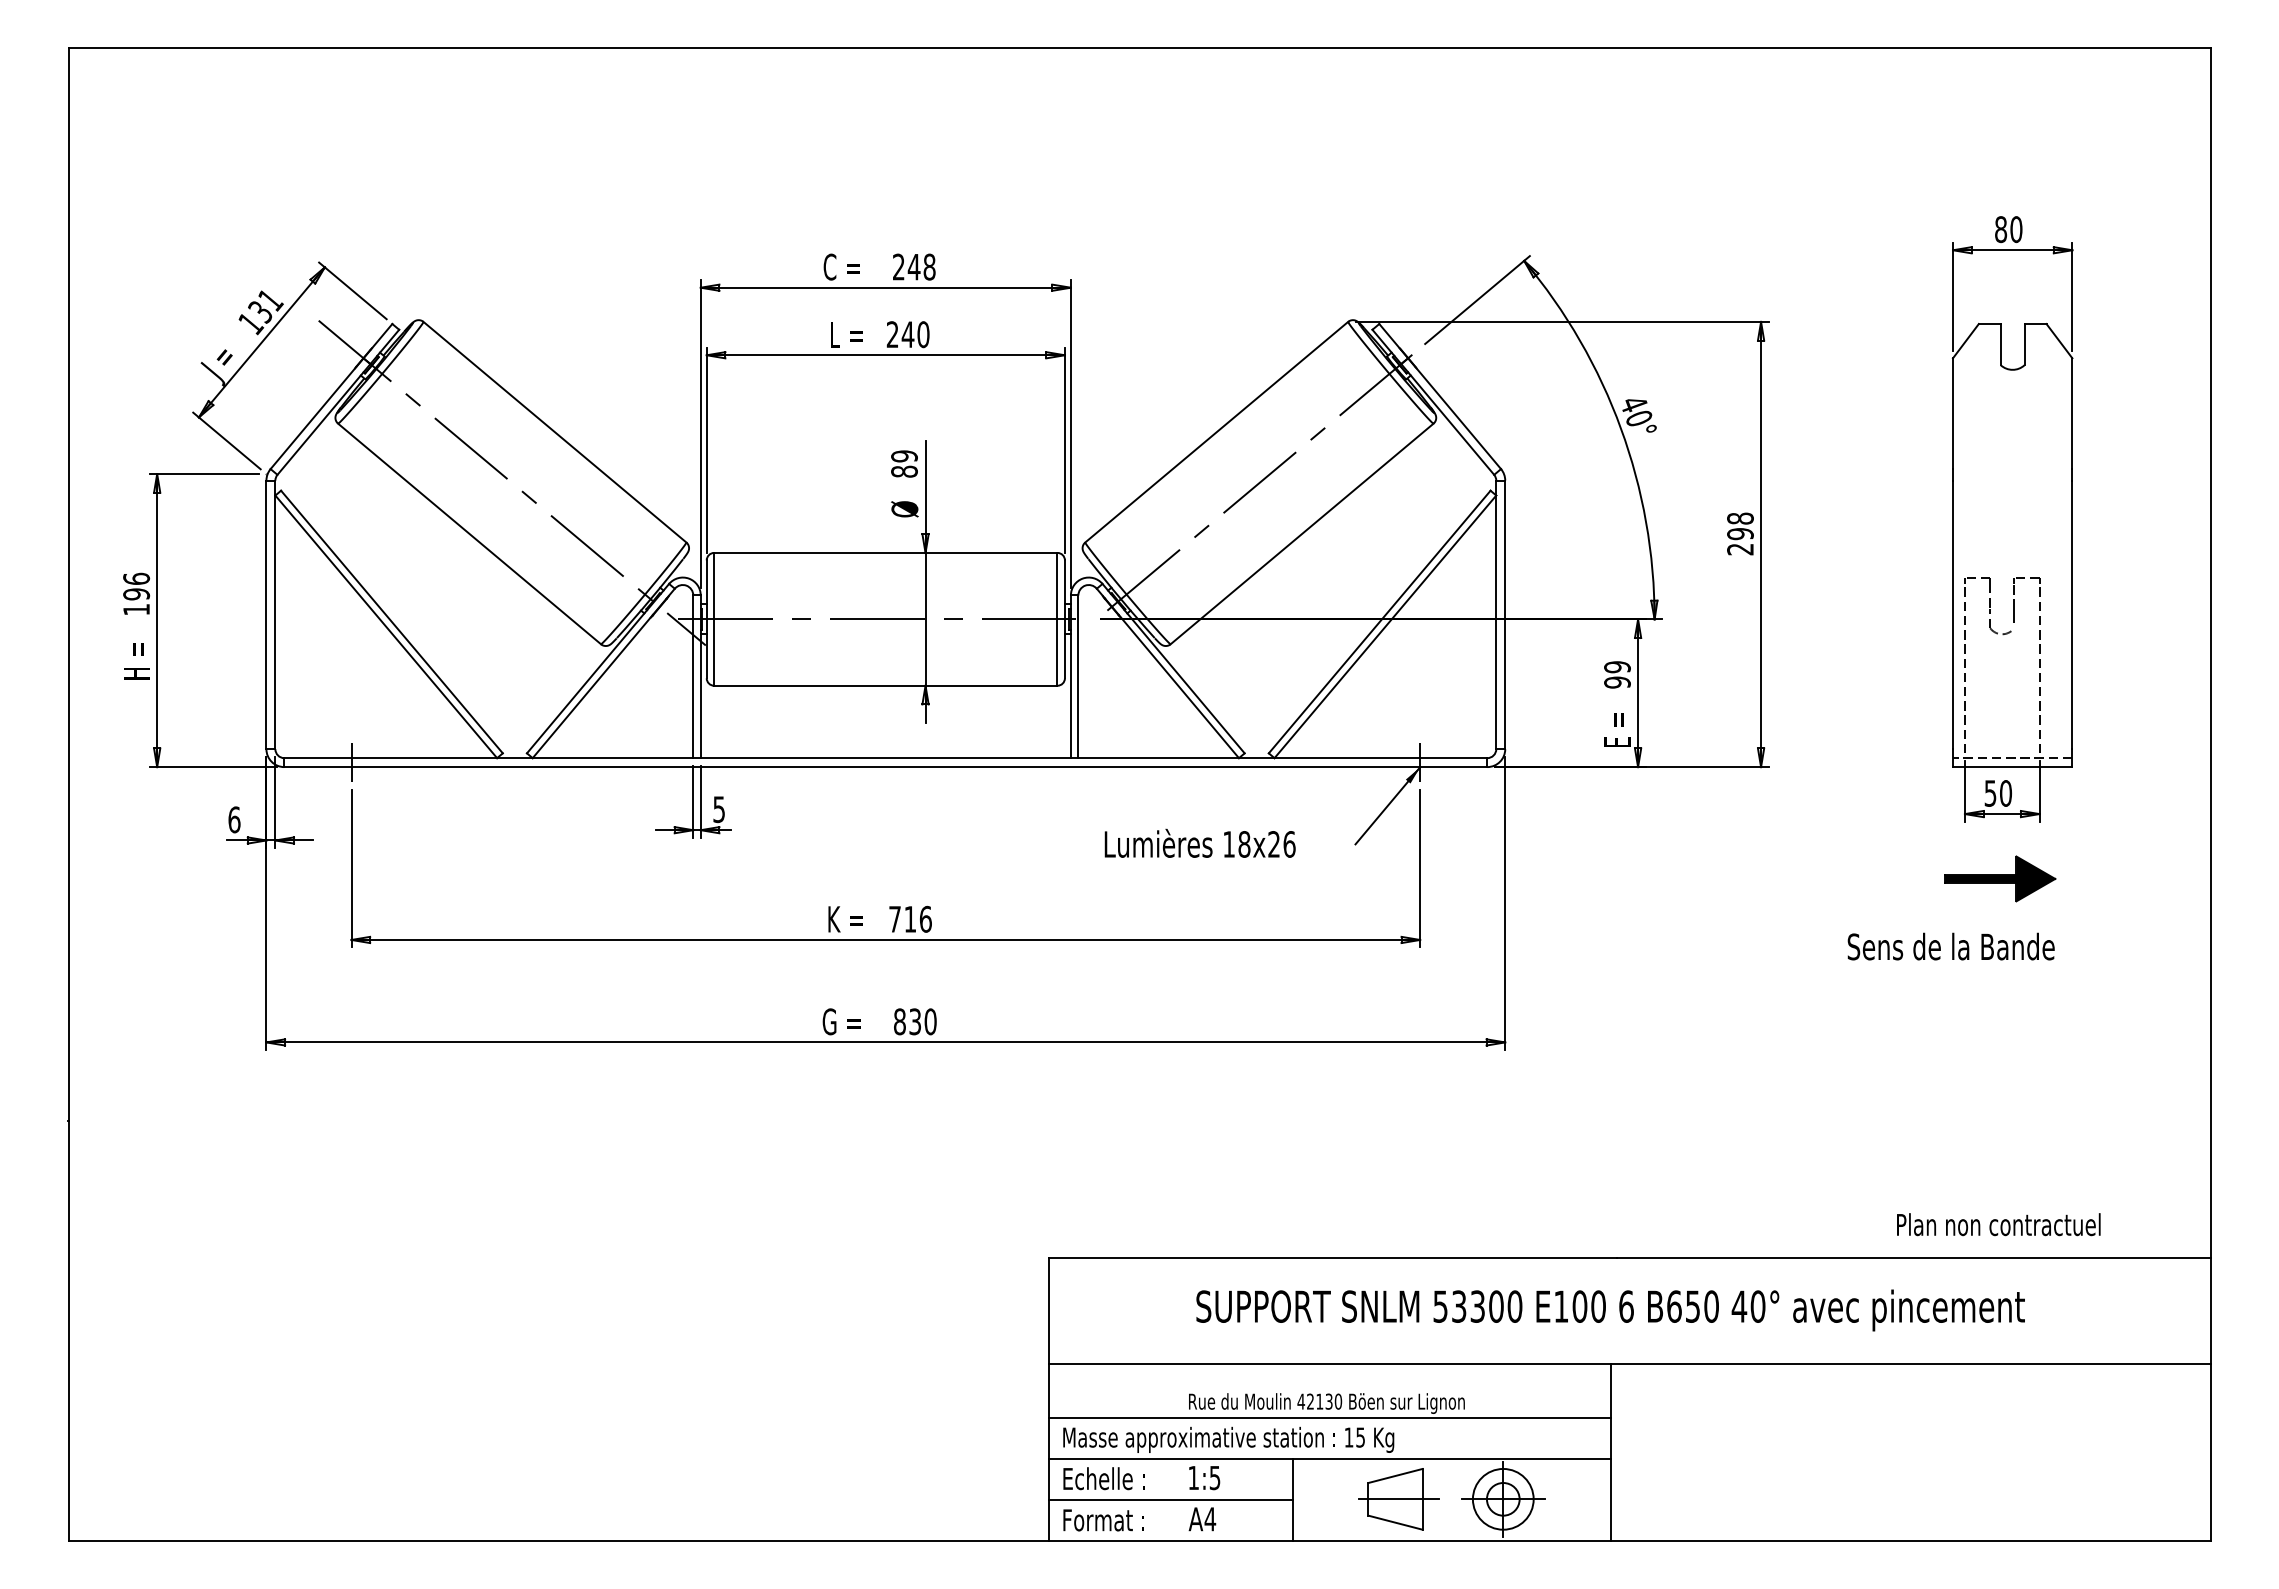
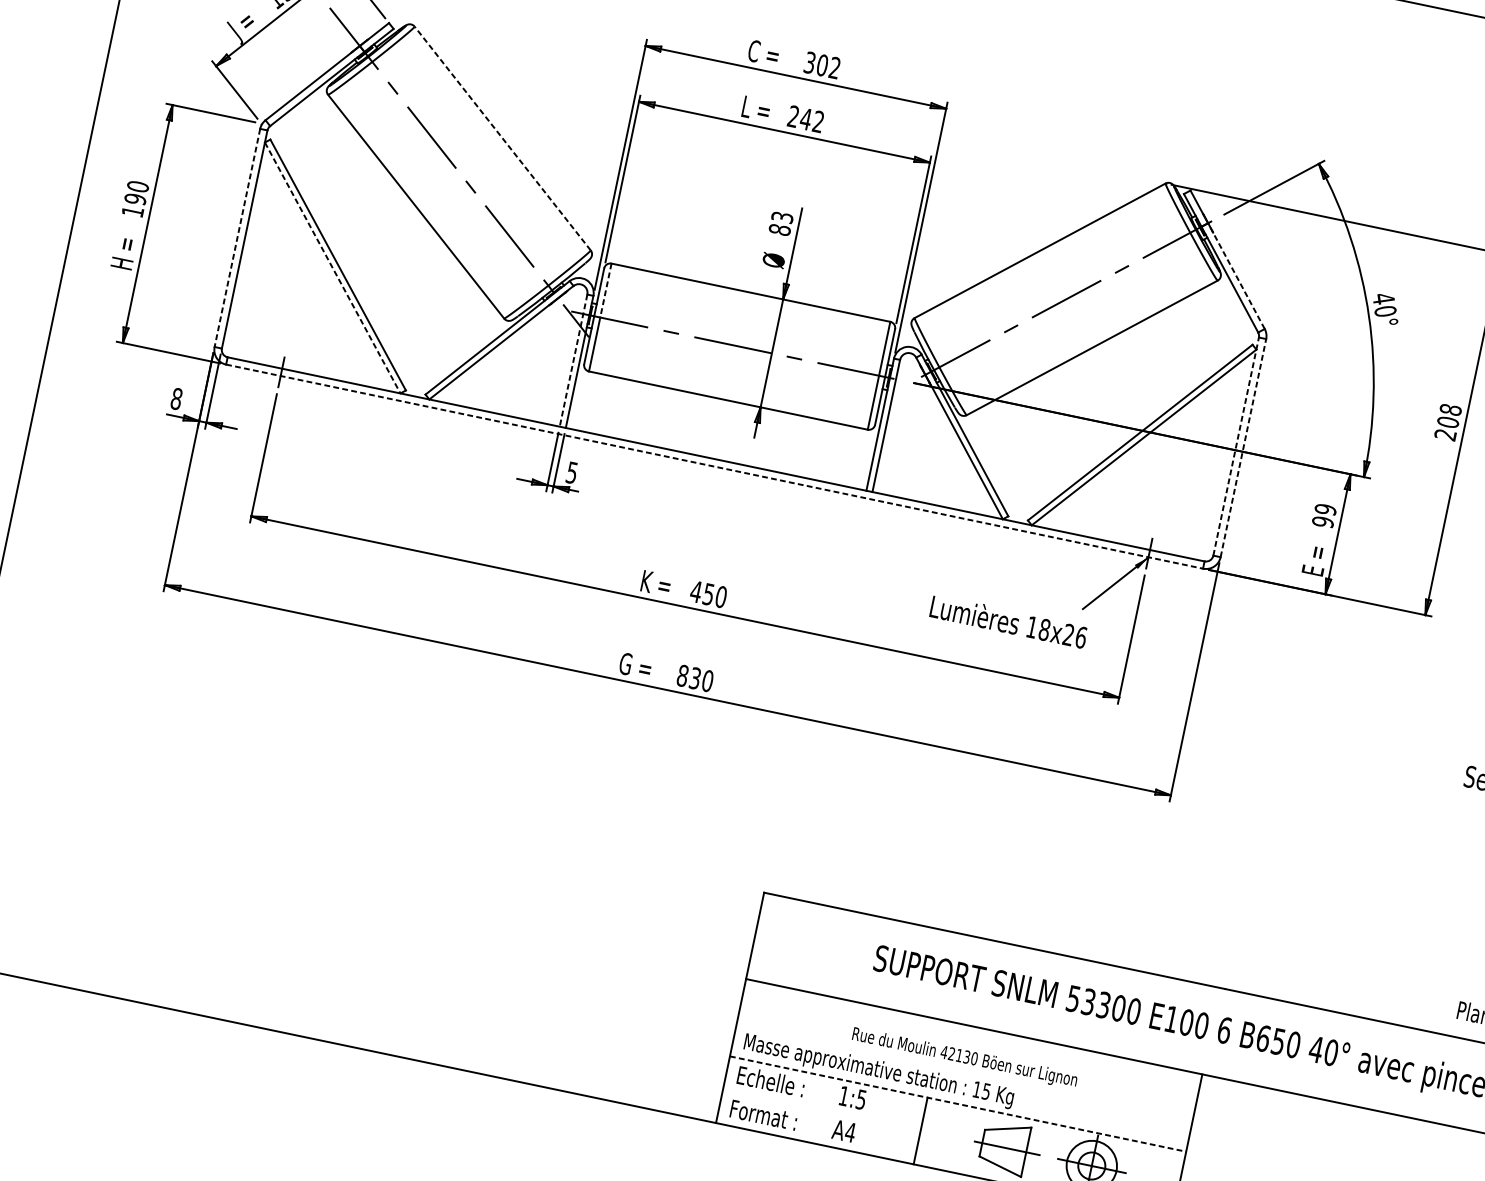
text: (914, 266) -> (822, 64), 248 -> 302
text: (923, 334) -> (818, 121), 240 -> 242
line: (1454, 413) -> (1236, 275), solid -> dashed
line: (554, 432) -> (502, 138), solid -> dashed
text: (904, 456) -> (782, 217), 89 -> 83
text: (1740, 534) -> (1448, 422), 298 -> 208
text: (136, 578) -> (138, 186), 196 -> 190
line: (714, 586) -> (606, 290), solid -> dashed
line: (1496, 614) -> (1236, 446), solid -> dashed
line: (1505, 614) -> (1243, 447), solid -> dashed
line: (266, 615) -> (237, 238), solid -> dashed
line: (386, 626) -> (332, 267), solid -> dashed
line: (693, 677) -> (573, 361), solid -> dashed
line: (886, 767) -> (715, 467), solid -> dashed
text: (234, 819) -> (176, 398), 6 -> 8
text: (1199, 842) -> (1008, 620), moved
text: (909, 918) -> (708, 593), 716 -> 450
line: (1330, 1418) -> (965, 1071), removed
line: (1330, 1459) -> (958, 1104), solid -> dashed
line: (1170, 1500) -> (821, 1110), removed

